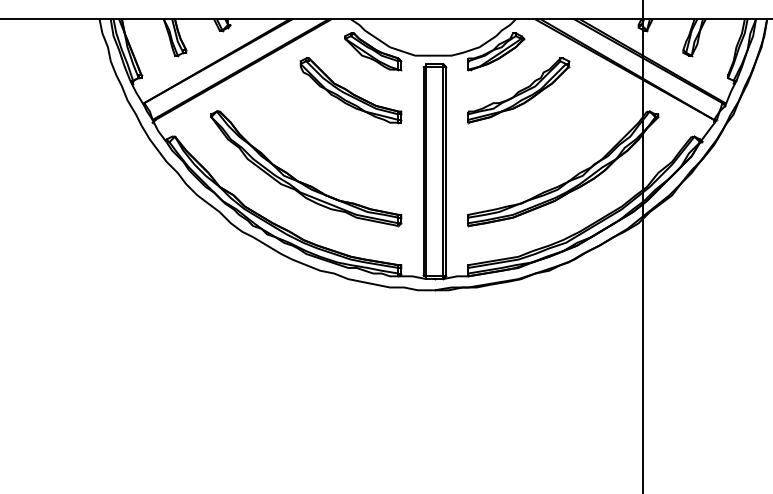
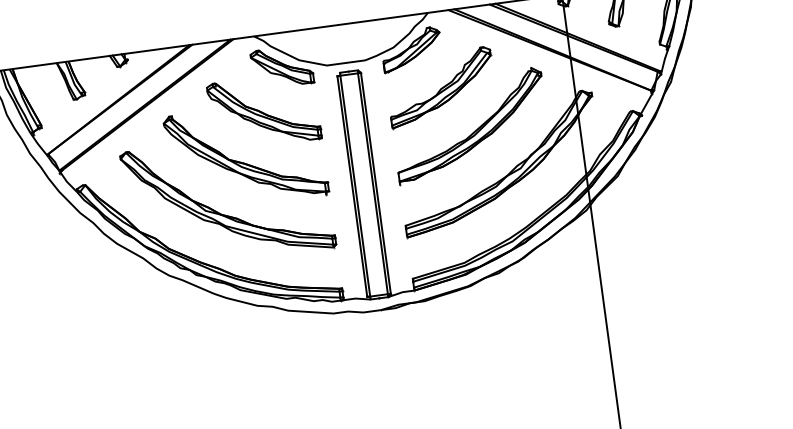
part: (326, 135) -> (244, 162), added
part: (543, 135) -> (473, 131), added

